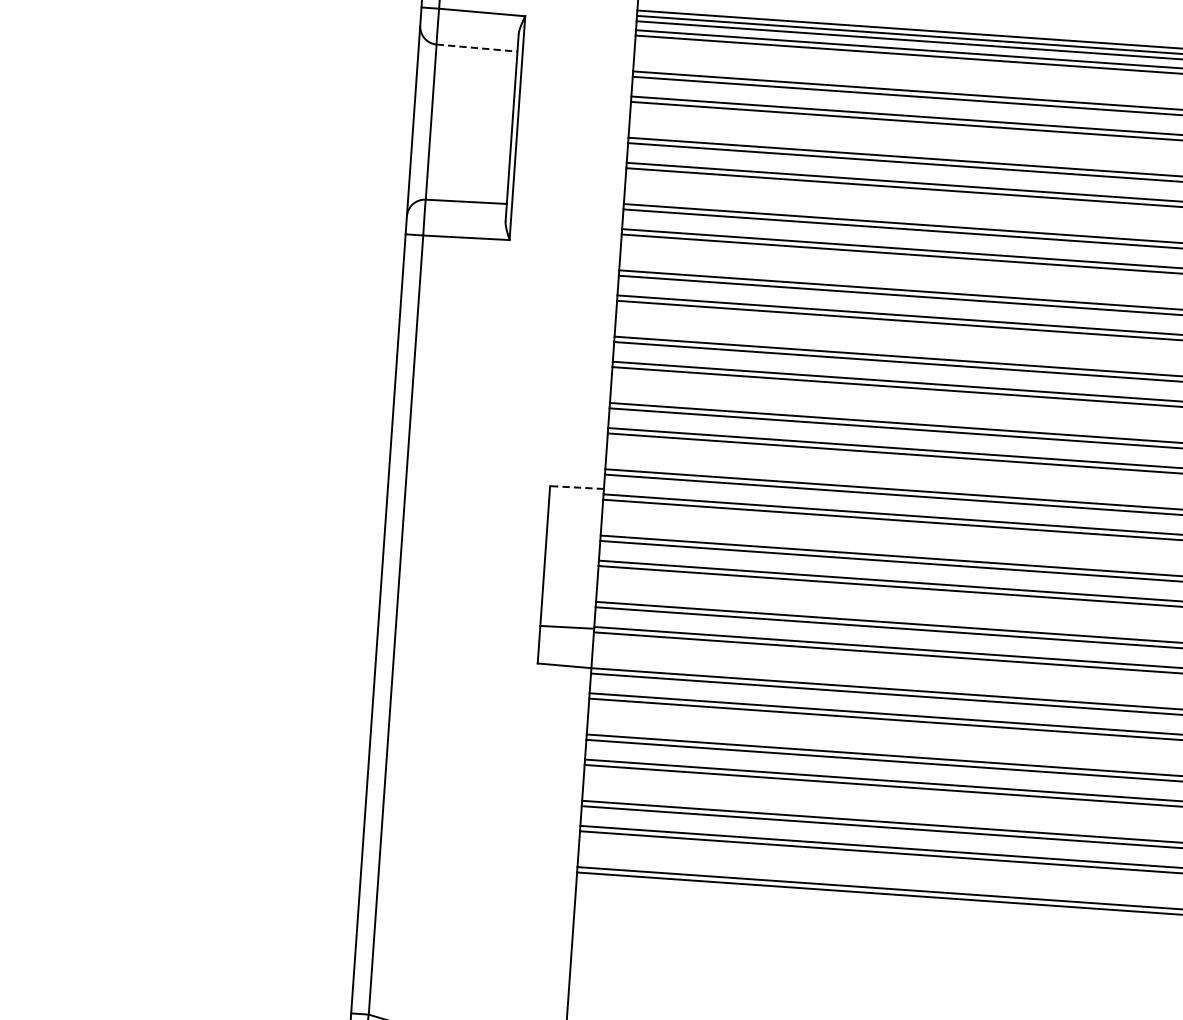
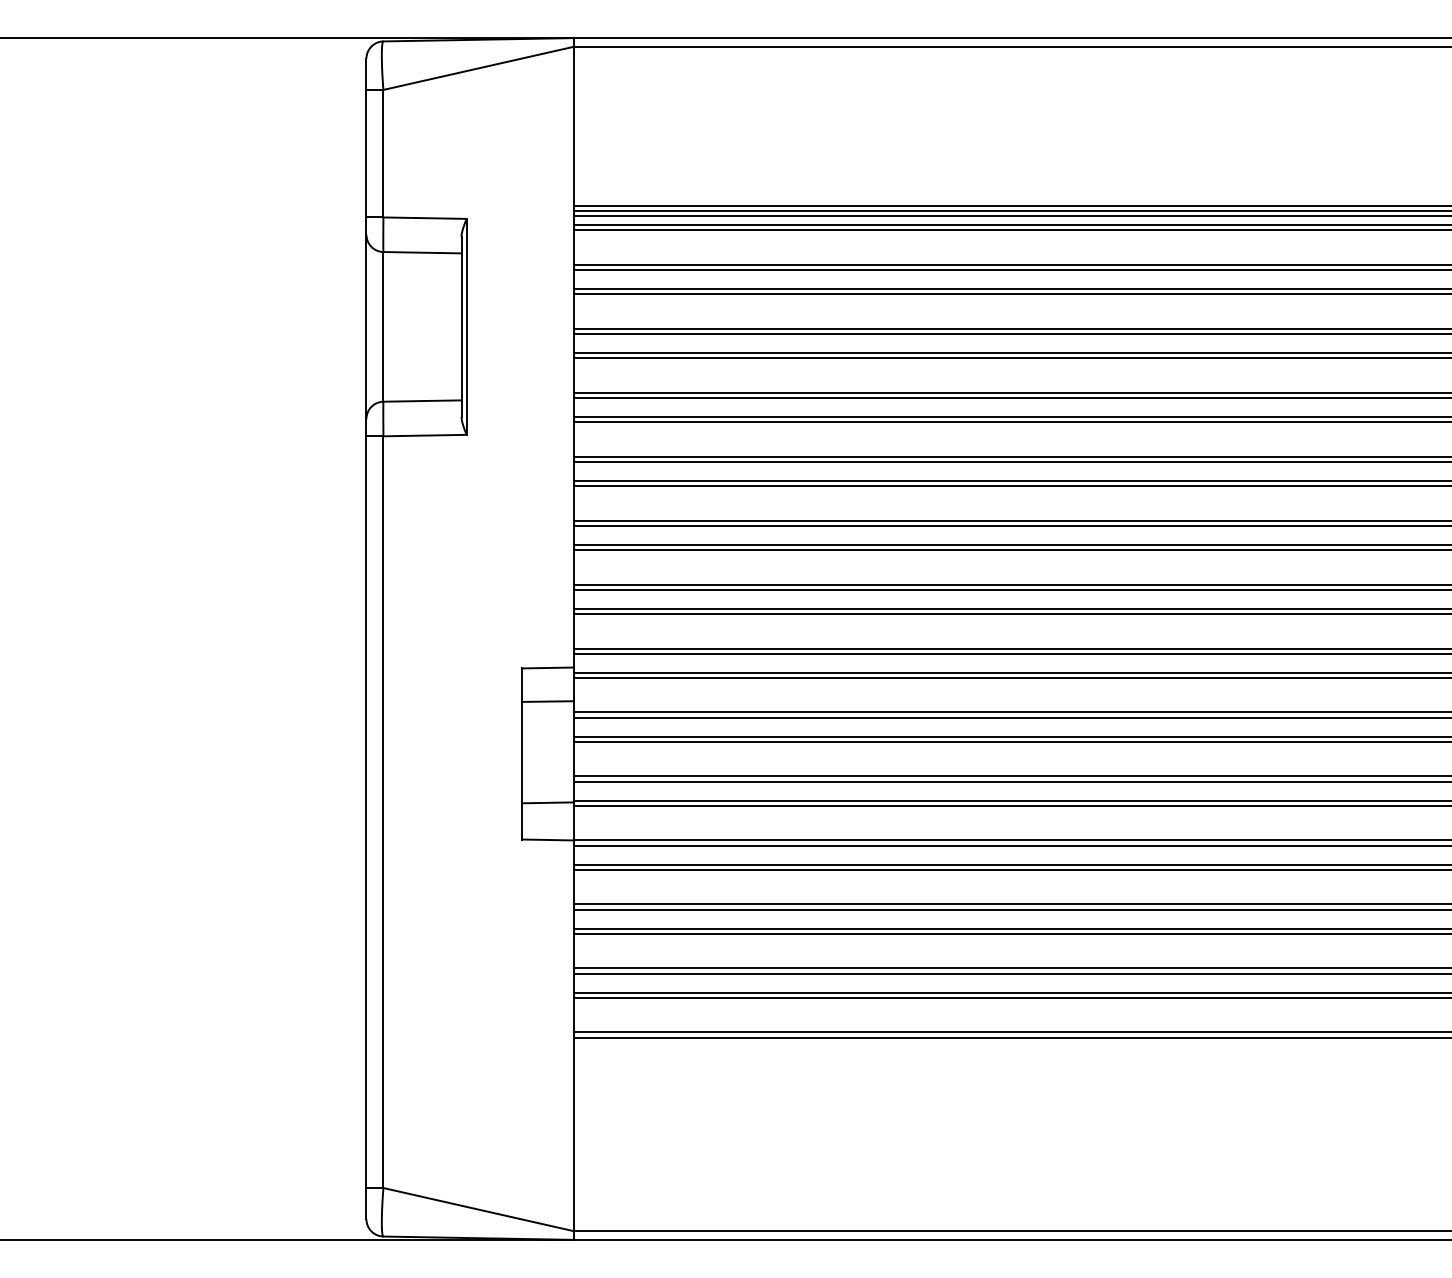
line: (477, 47) -> (422, 252), dashed -> solid
line: (577, 487) -> (548, 667), dashed -> solid
line: (574, 522) -> (547, 701), added

